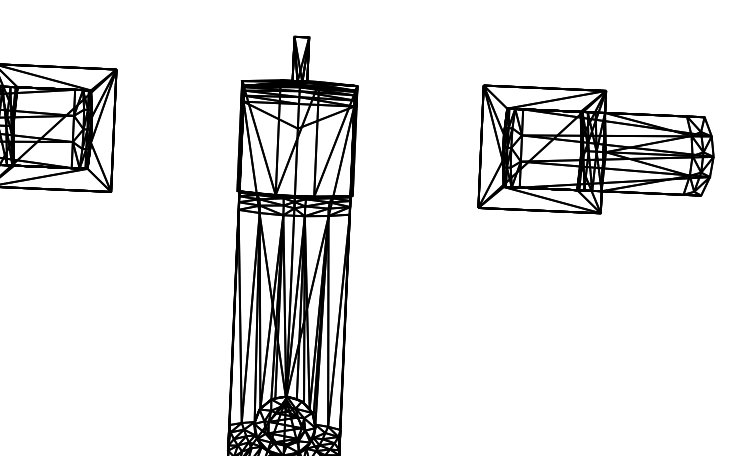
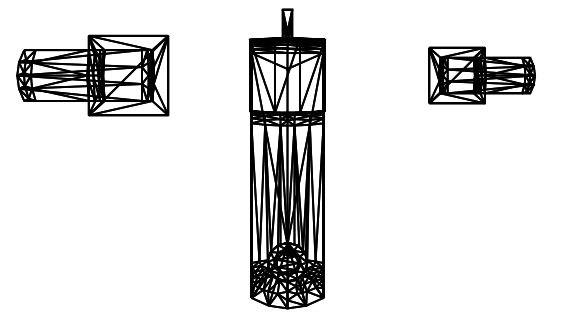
part: (596, 151) -> (481, 75), size x0.7

